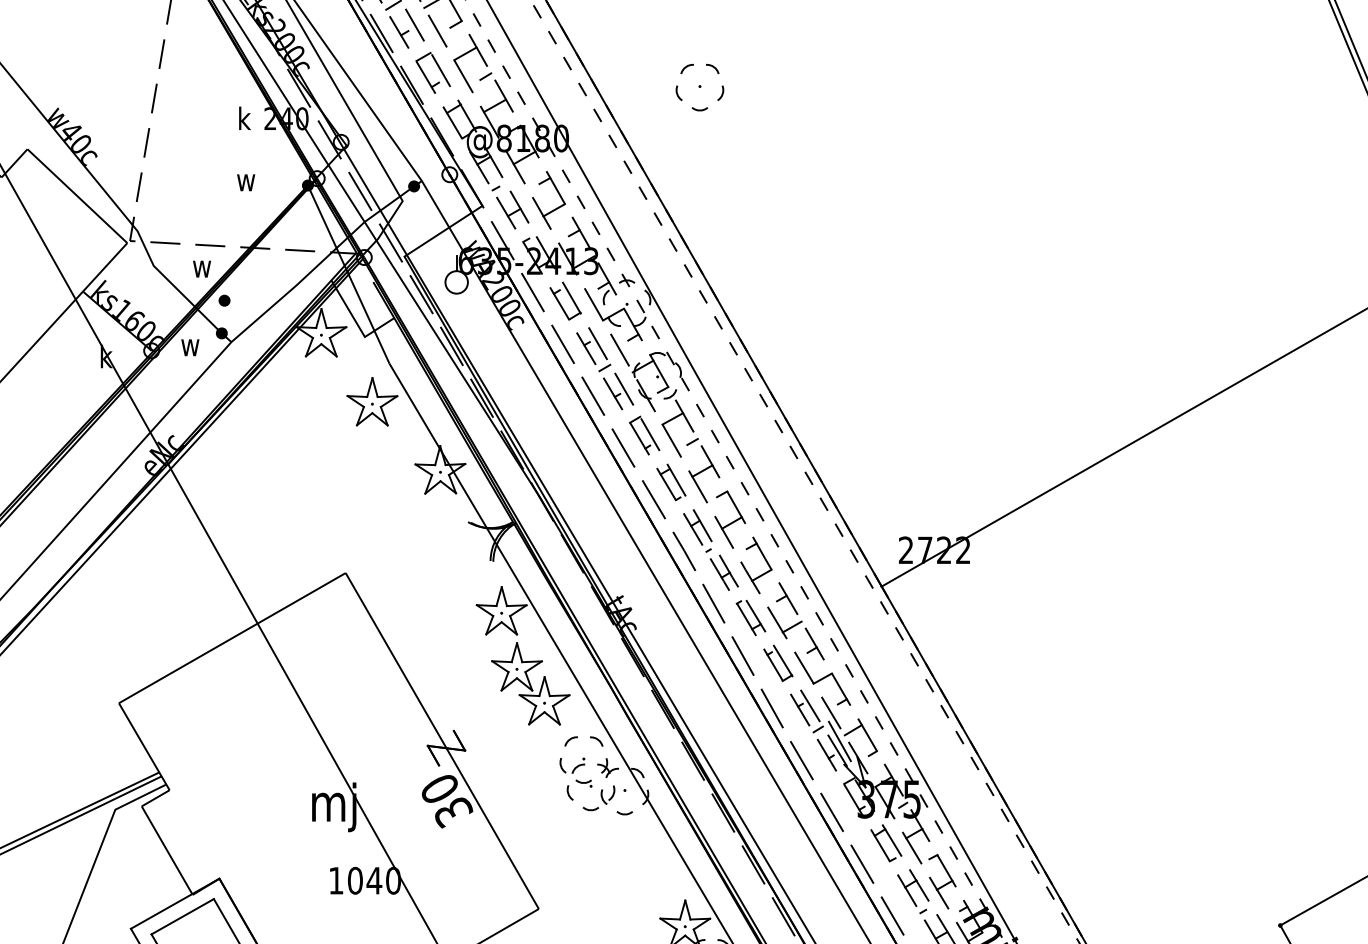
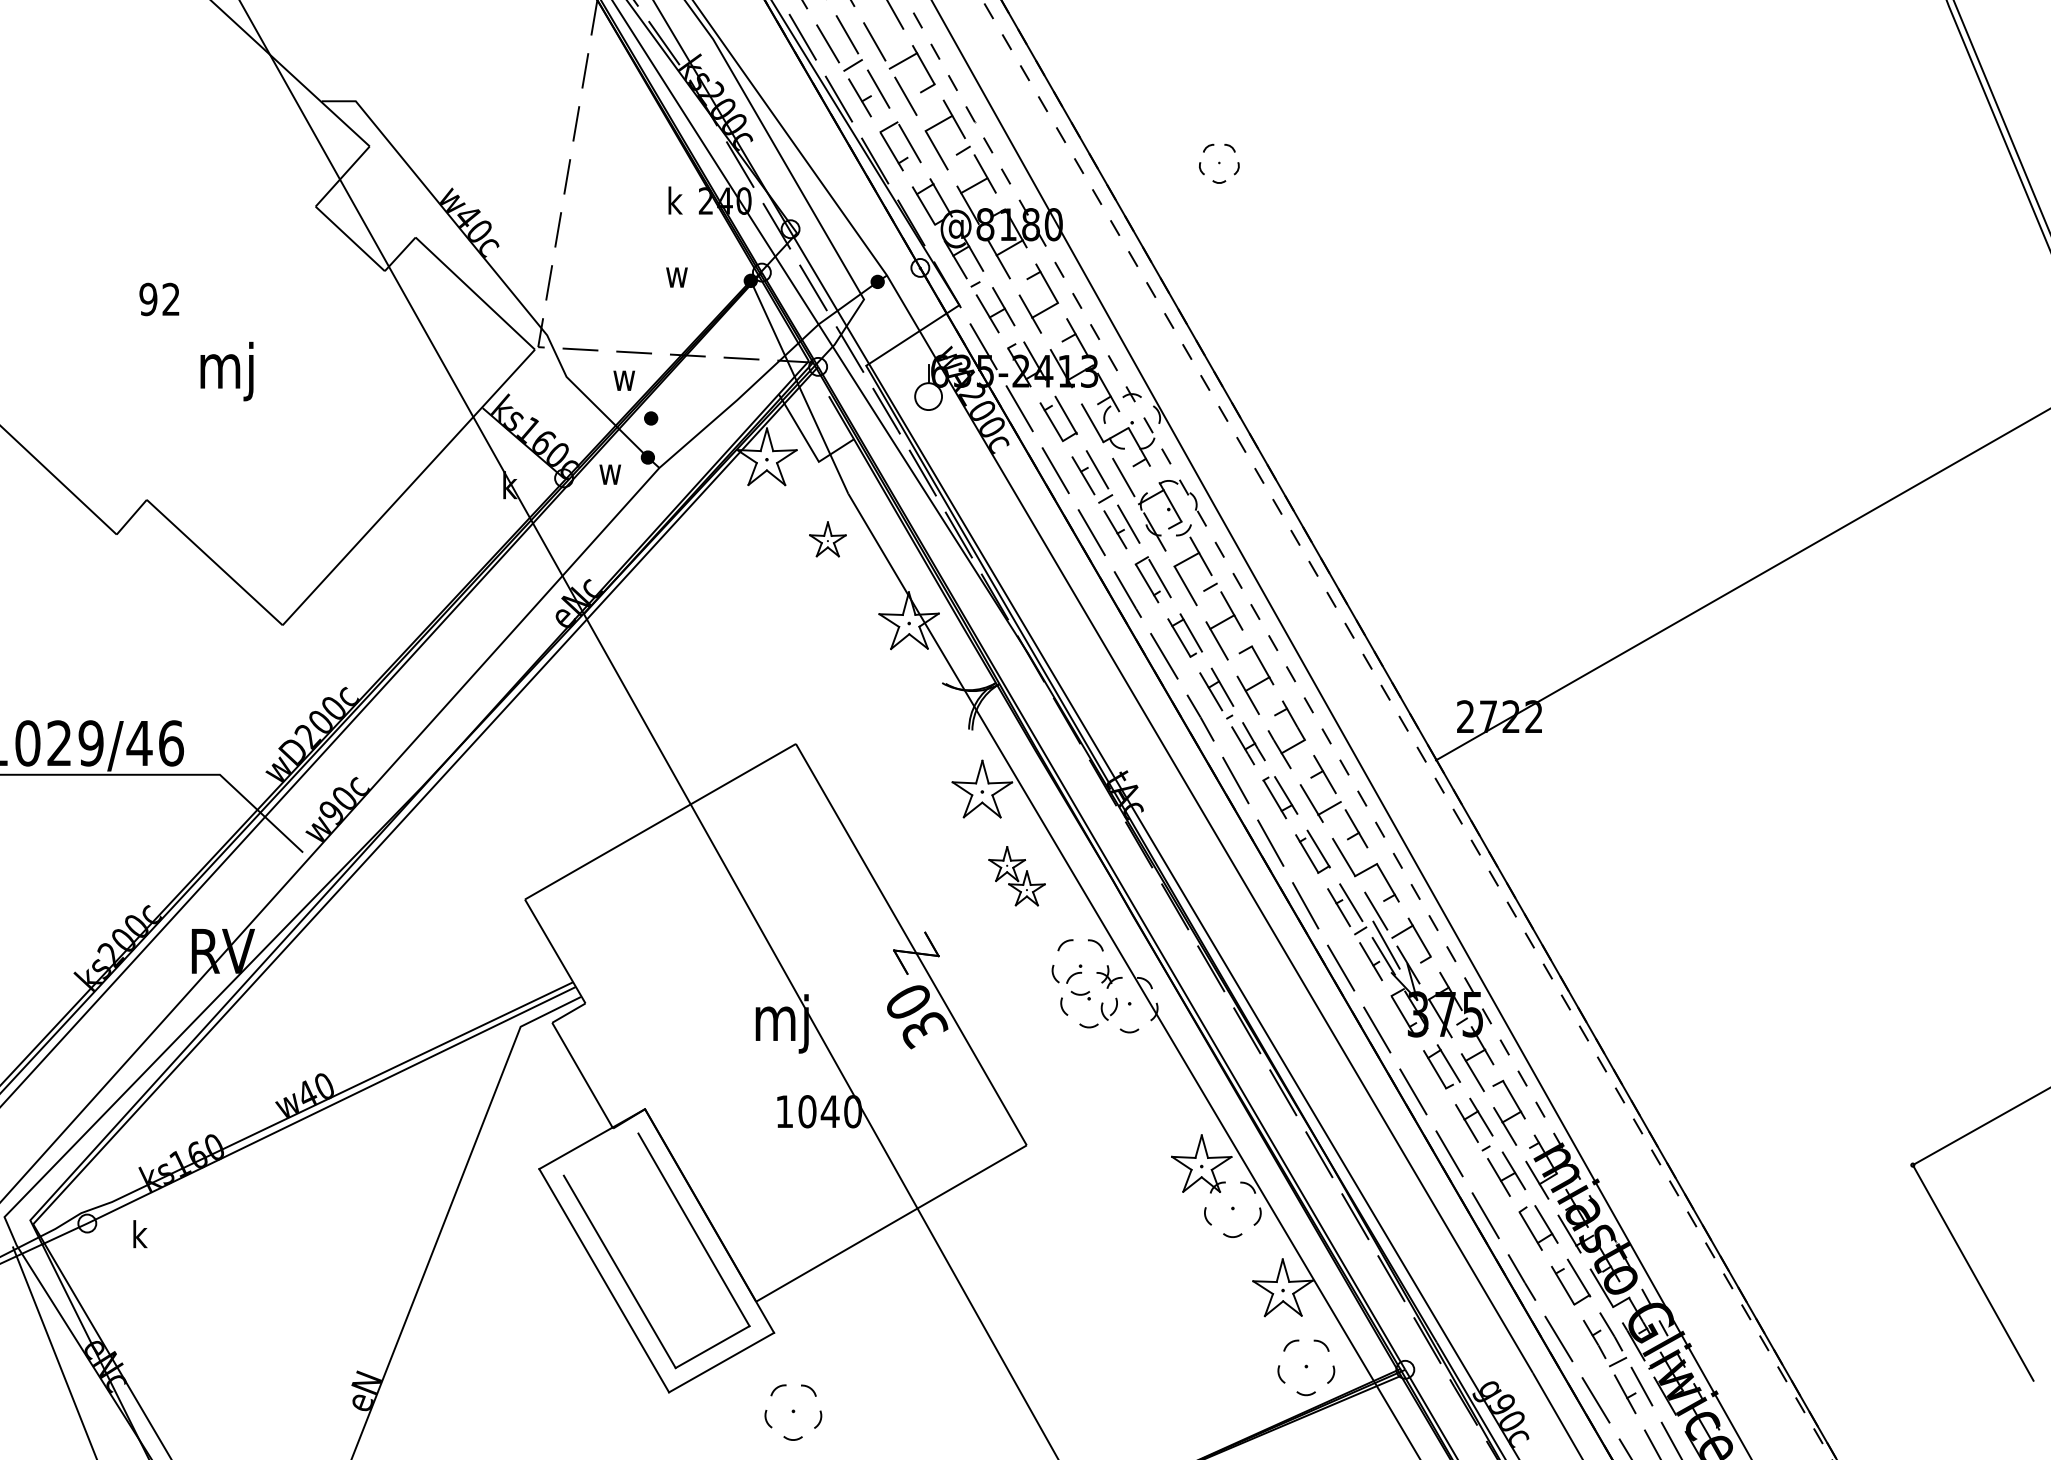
part: (700, 87) -> (1219, 163), size x0.7
part: (372, 401) -> (827, 539), size x0.6
part: (530, 683) -> (1016, 875), size x0.6
line: (182, 916) -> (600, 1154), removed

